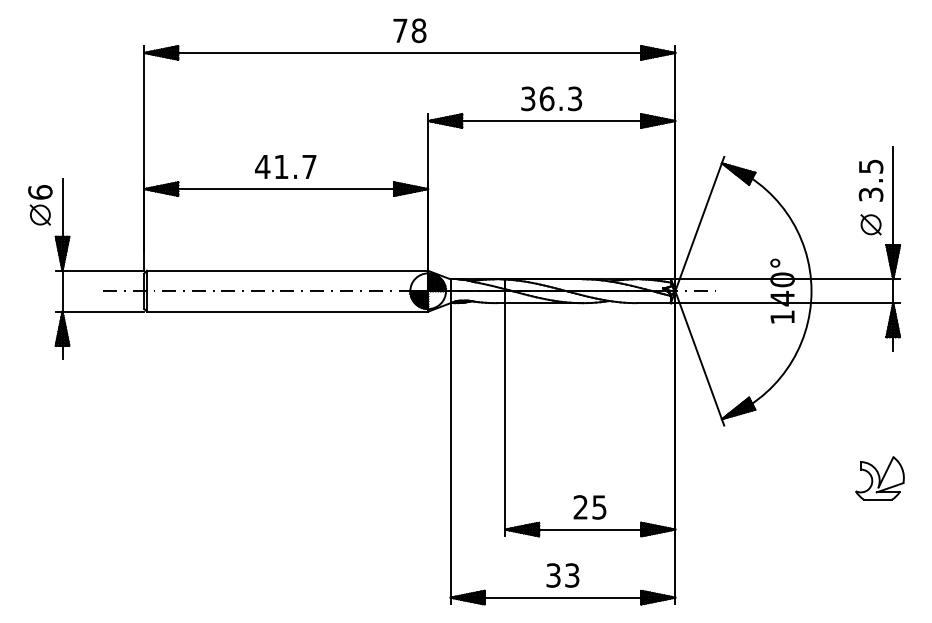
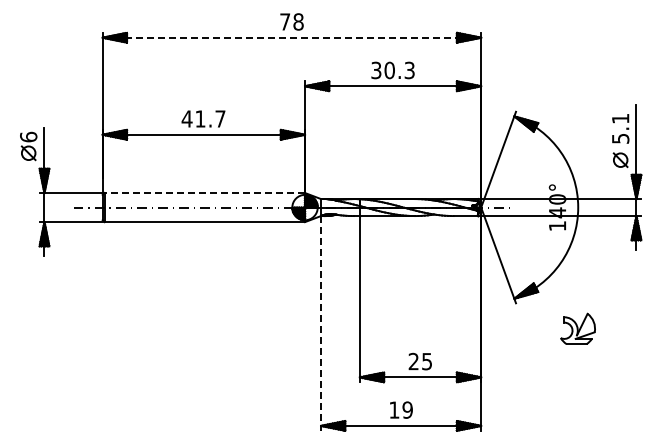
line: (410, 52) -> (292, 37), solid -> dashed
text: (546, 97) -> (389, 69), 36.3 -> 30.3
text: (870, 180) -> (620, 128), 3.5 -> 5.1
line: (287, 271) -> (204, 193), solid -> dashed
line: (451, 453) -> (321, 323), solid -> dashed
part: (879, 477) -> (577, 328), moved
text: (562, 574) -> (400, 409), 33 -> 19

